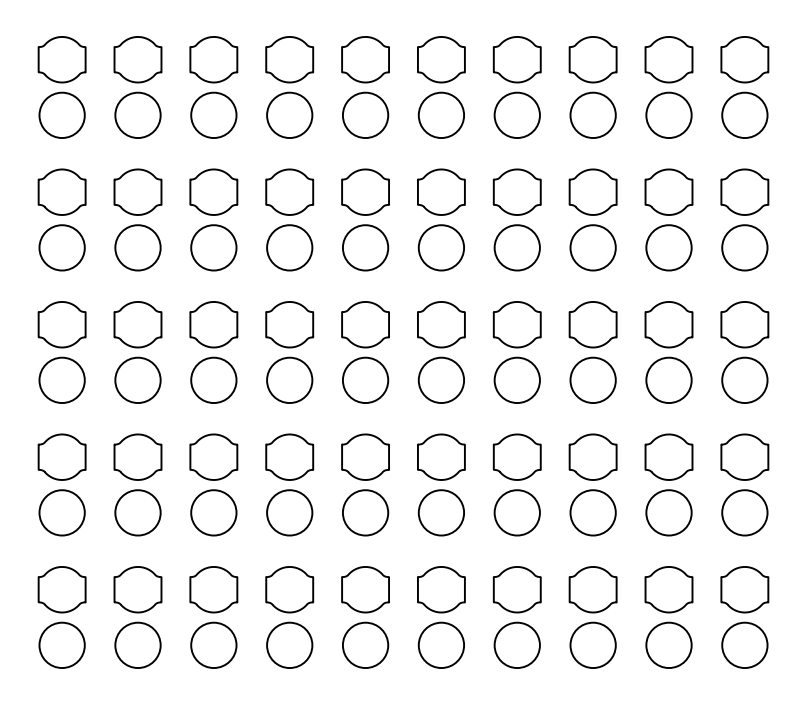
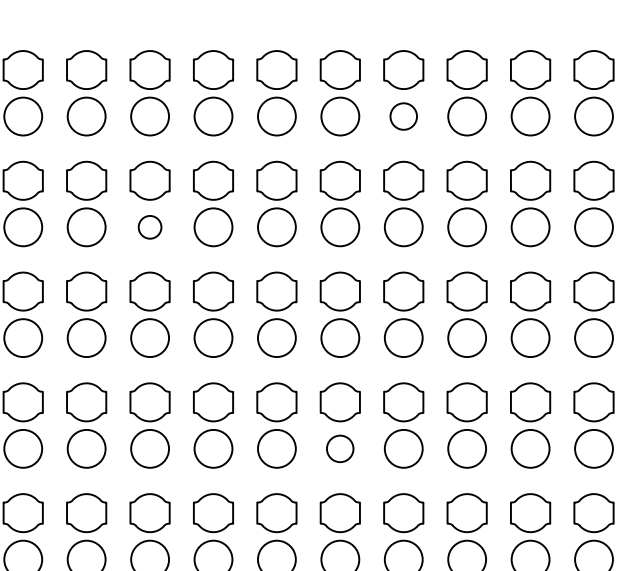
circle: (516, 115) -> (403, 116), size x0.7
circle: (213, 247) -> (149, 227), size x0.6
circle: (440, 512) -> (339, 448), size x0.7

